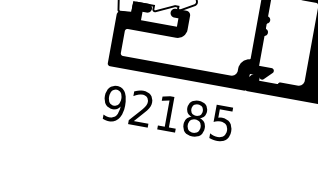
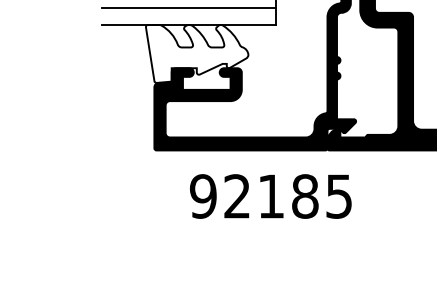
text: (167, 113) -> (270, 196), moved

